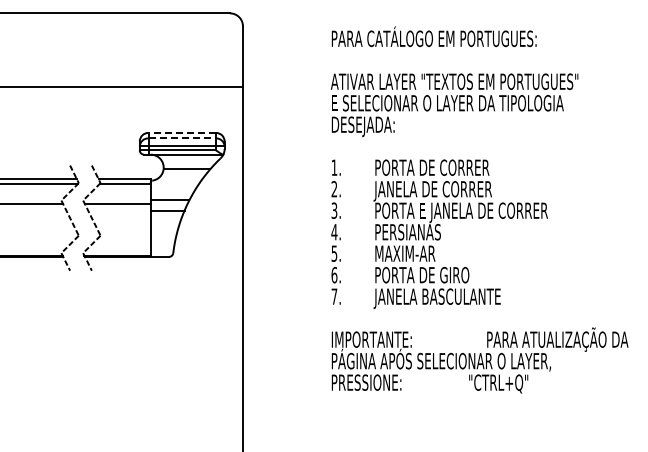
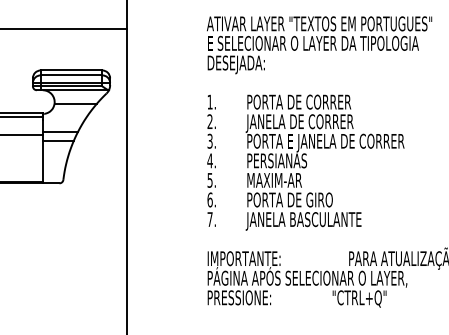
line: (182, 132) -> (71, 70), dashed -> solid
line: (182, 138) -> (71, 75), dashed -> solid

